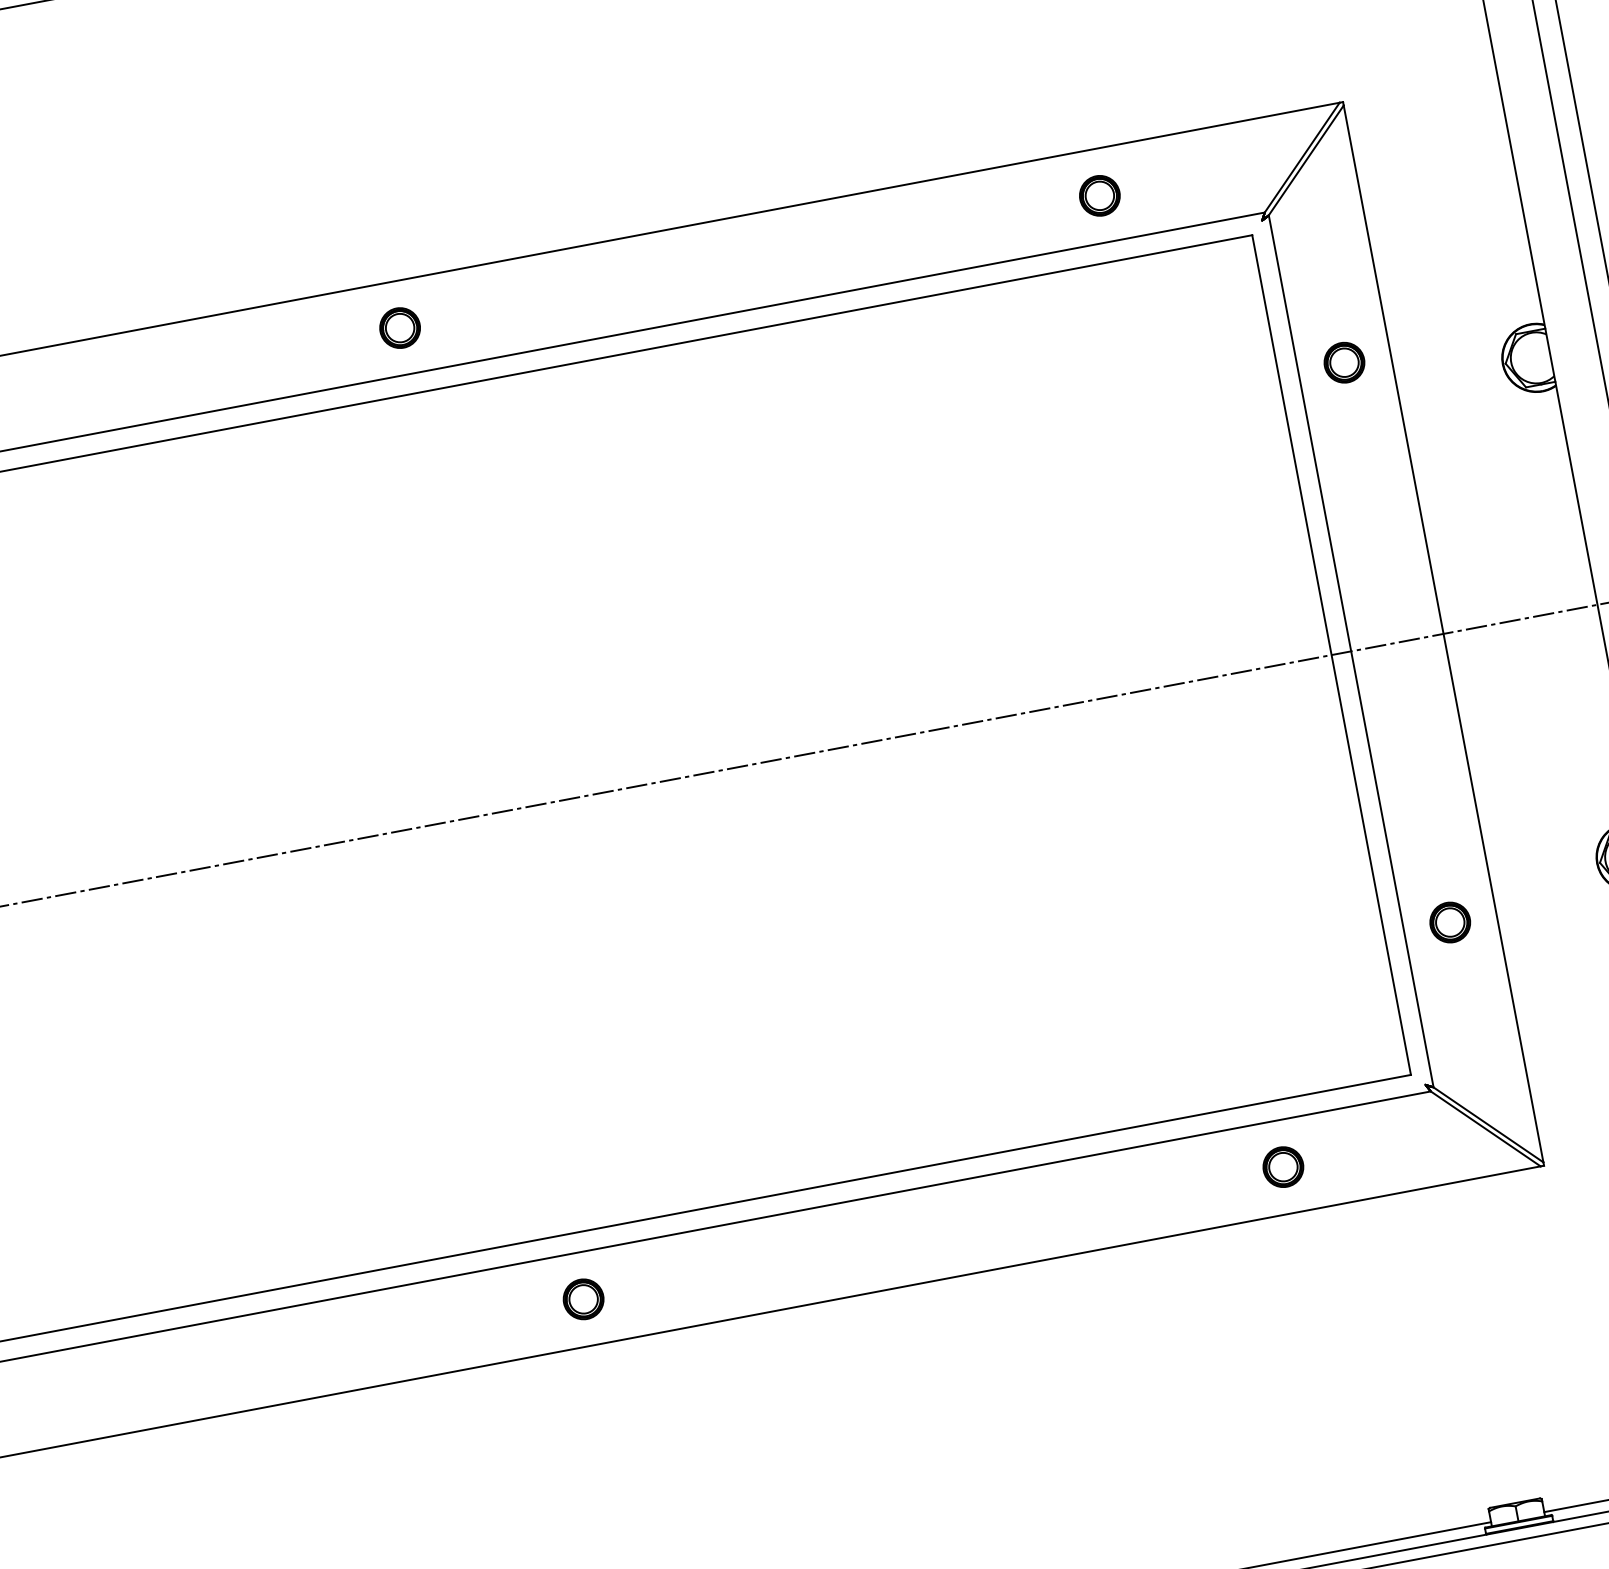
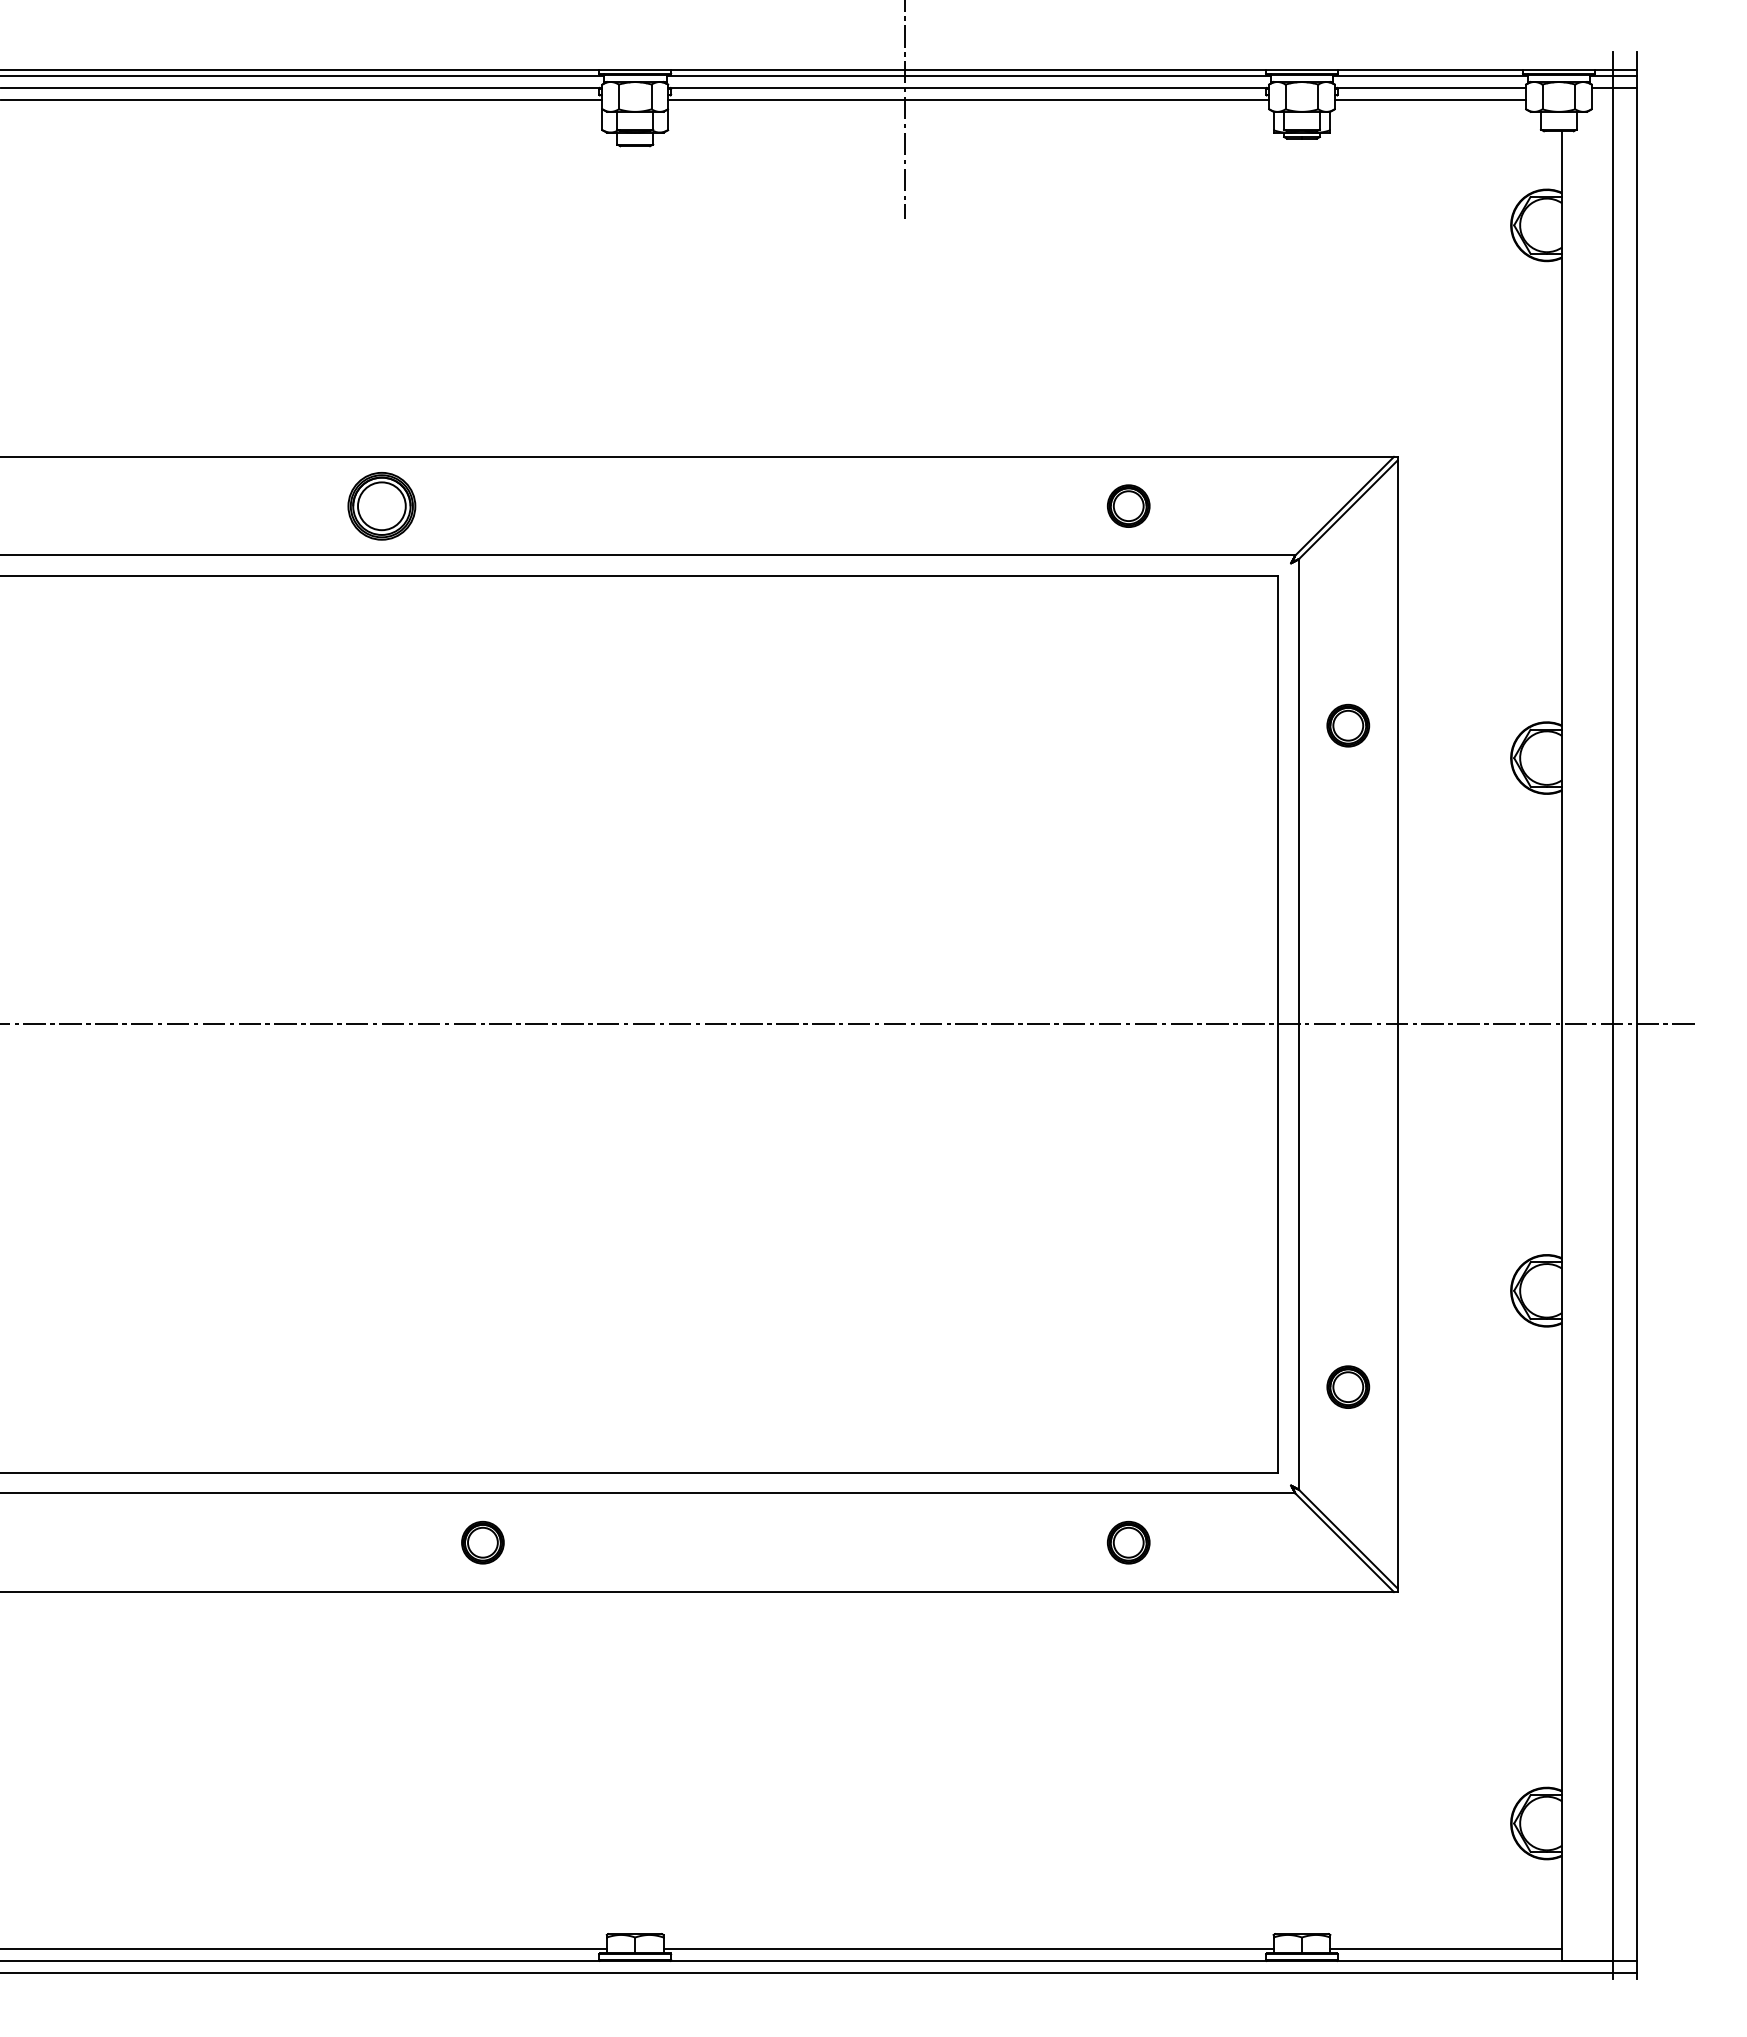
part: (399, 327) -> (381, 505), size x1.6
part: (1450, 921) -> (1348, 1386), moved
part: (583, 1299) -> (482, 1542), moved

